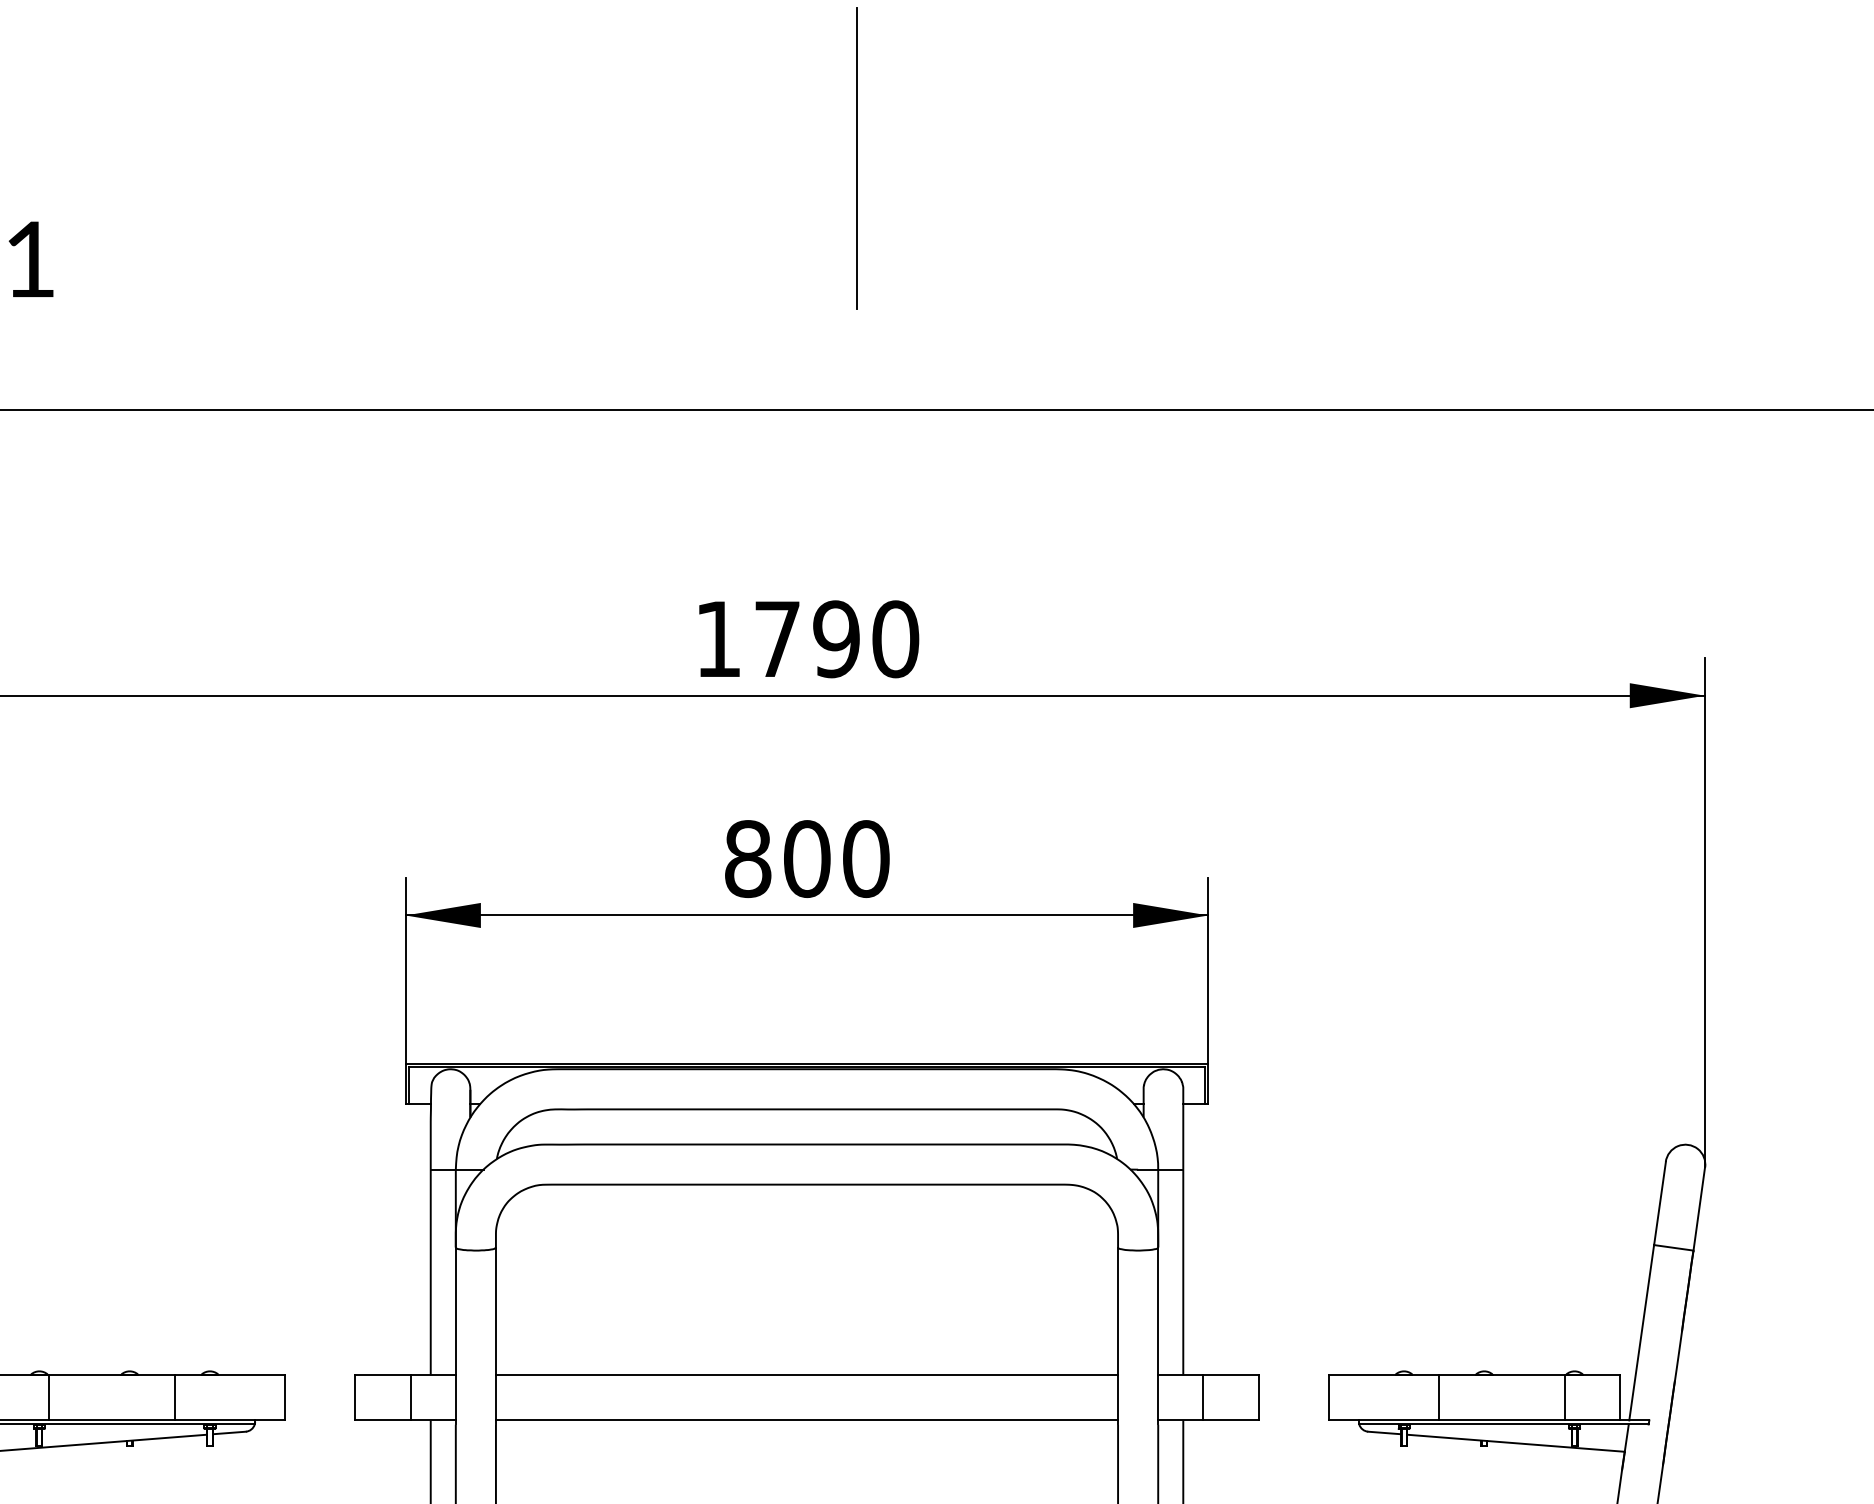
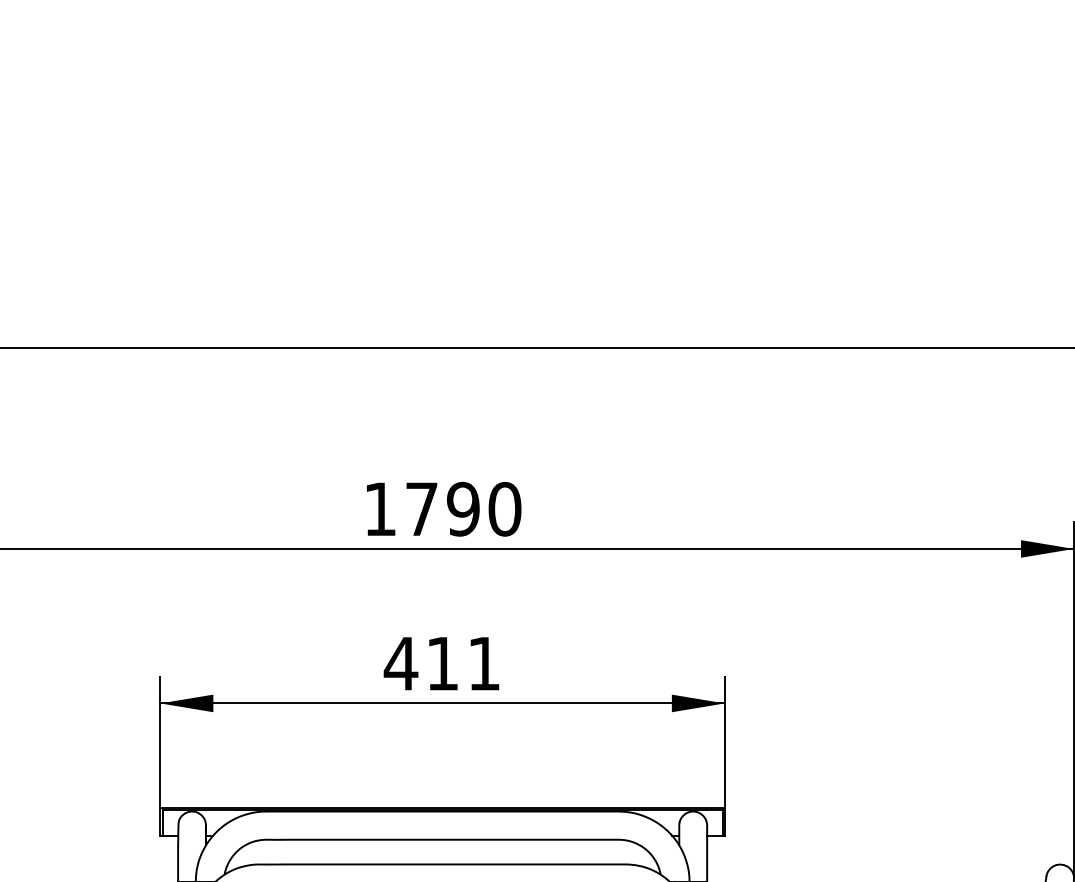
line: (857, 158) -> (478, 171), removed
text: (806, 859) -> (442, 664), 800 -> 411

